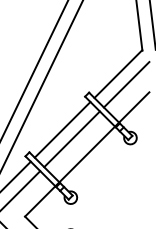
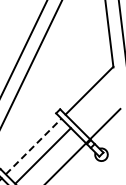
line: (126, 84) -> (97, 101), removed
line: (62, 129) -> (33, 146), solid -> dashed

